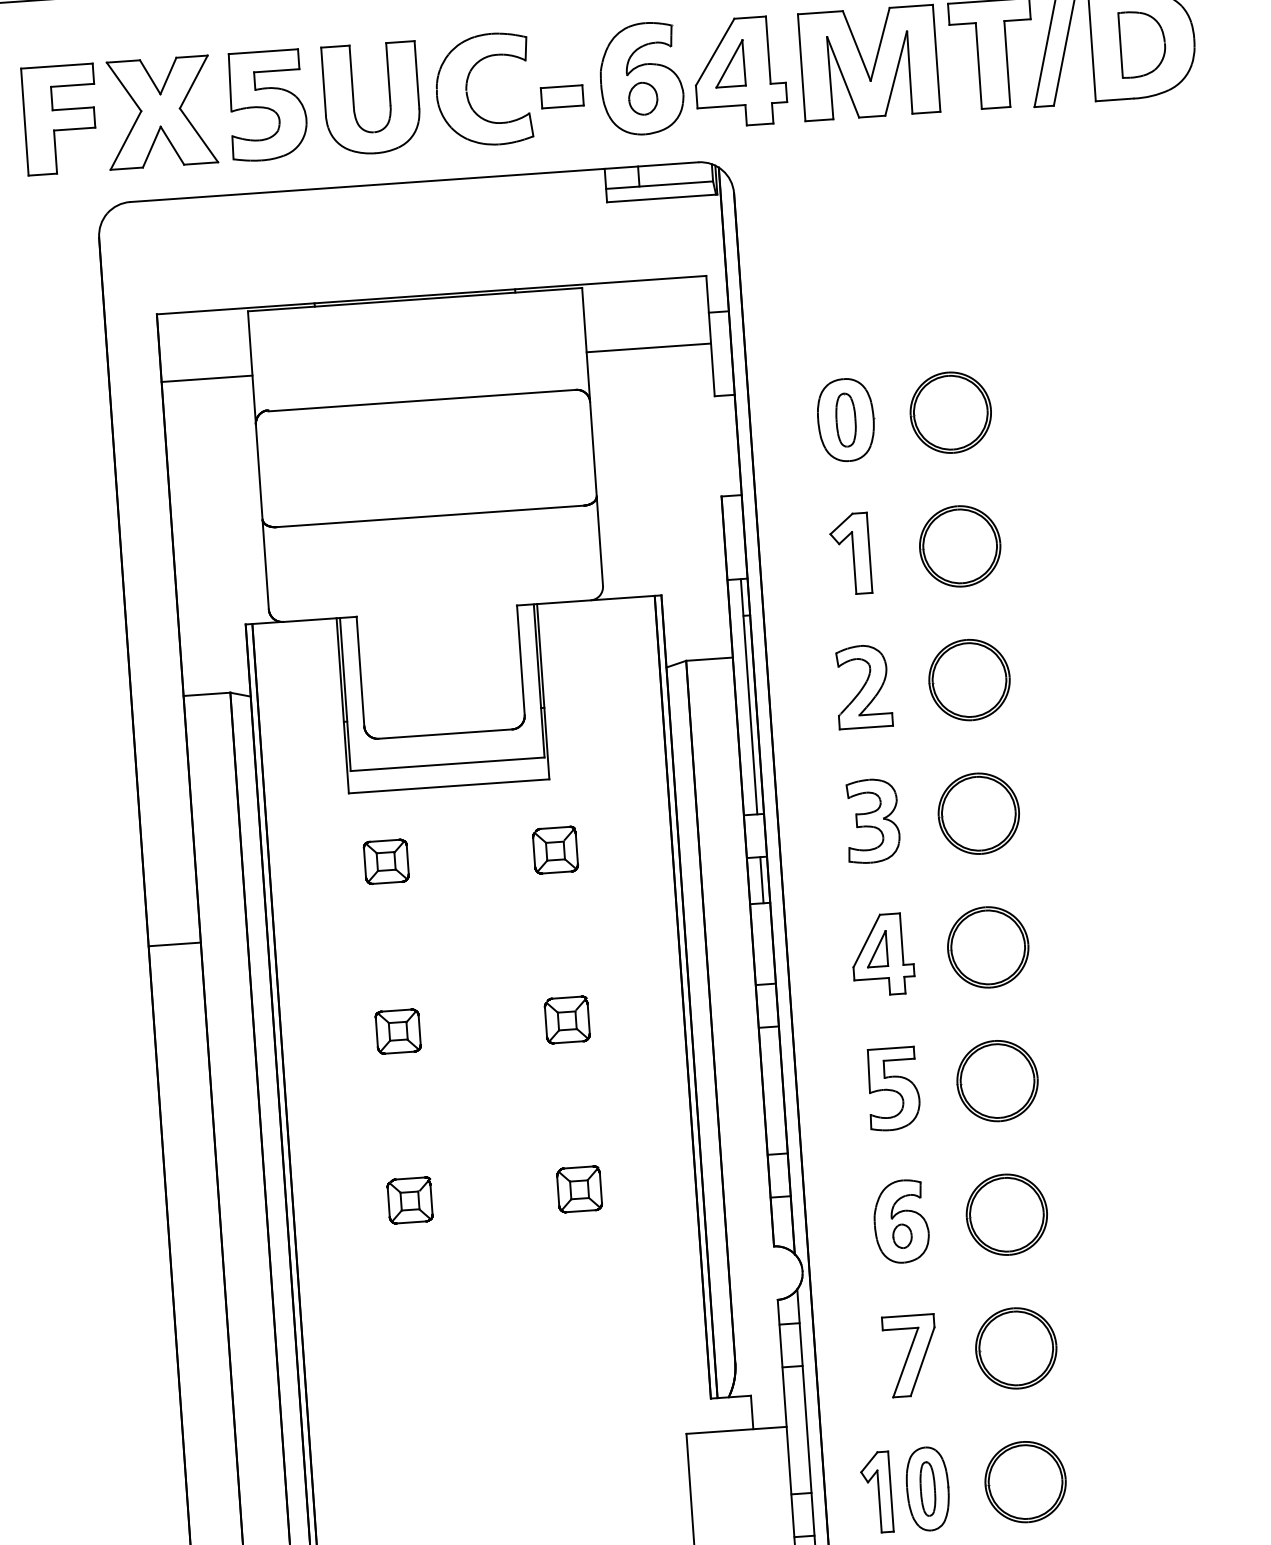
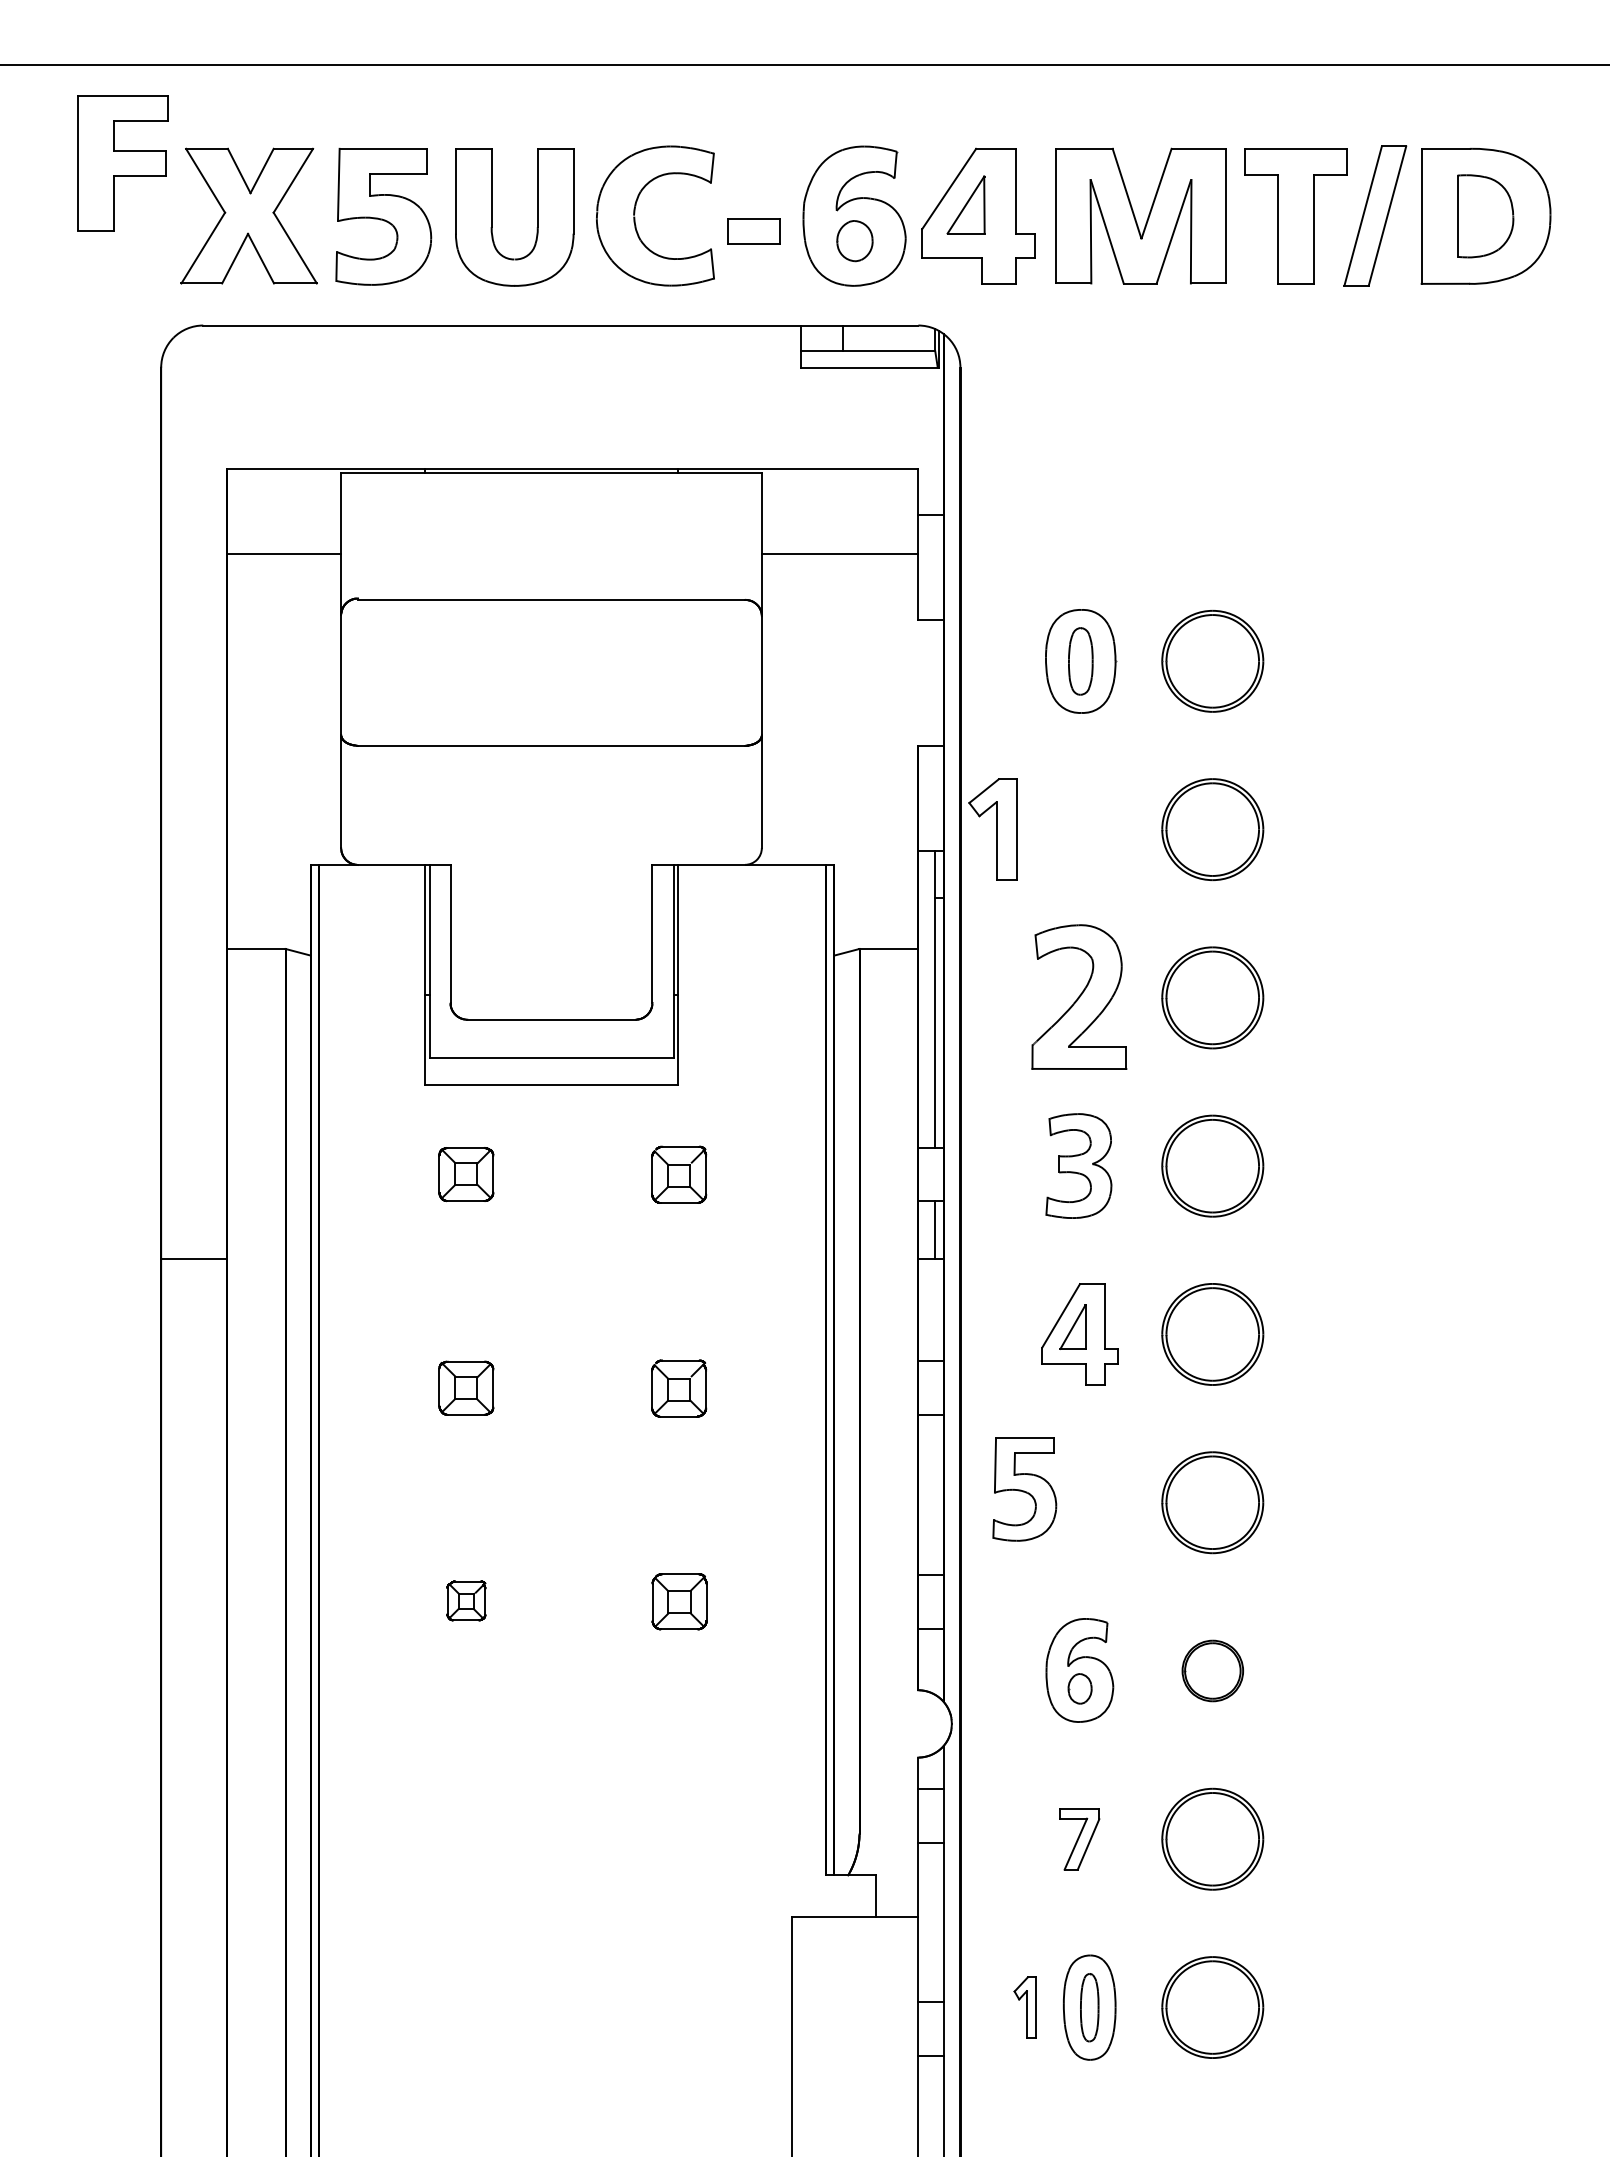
part: (60, 119) -> (122, 163), moved
part: (850, 553) -> (992, 829), moved
part: (863, 686) -> (1079, 996), size x1.4
part: (893, 1088) -> (1024, 1489), moved
part: (410, 1200) -> (466, 1600), size x0.7
part: (1006, 1214) -> (1212, 1670), size x0.6
part: (910, 1356) -> (1079, 1839), size x0.6
part: (876, 1492) -> (1024, 2007), size x0.6

